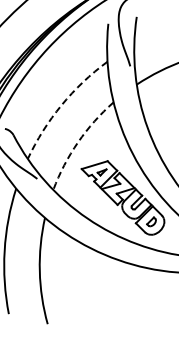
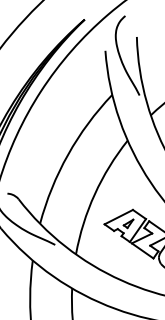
arc: (61, 105) -> (68, 154), dashed -> solid
arc: (78, 142) -> (95, 194), dashed -> solid

